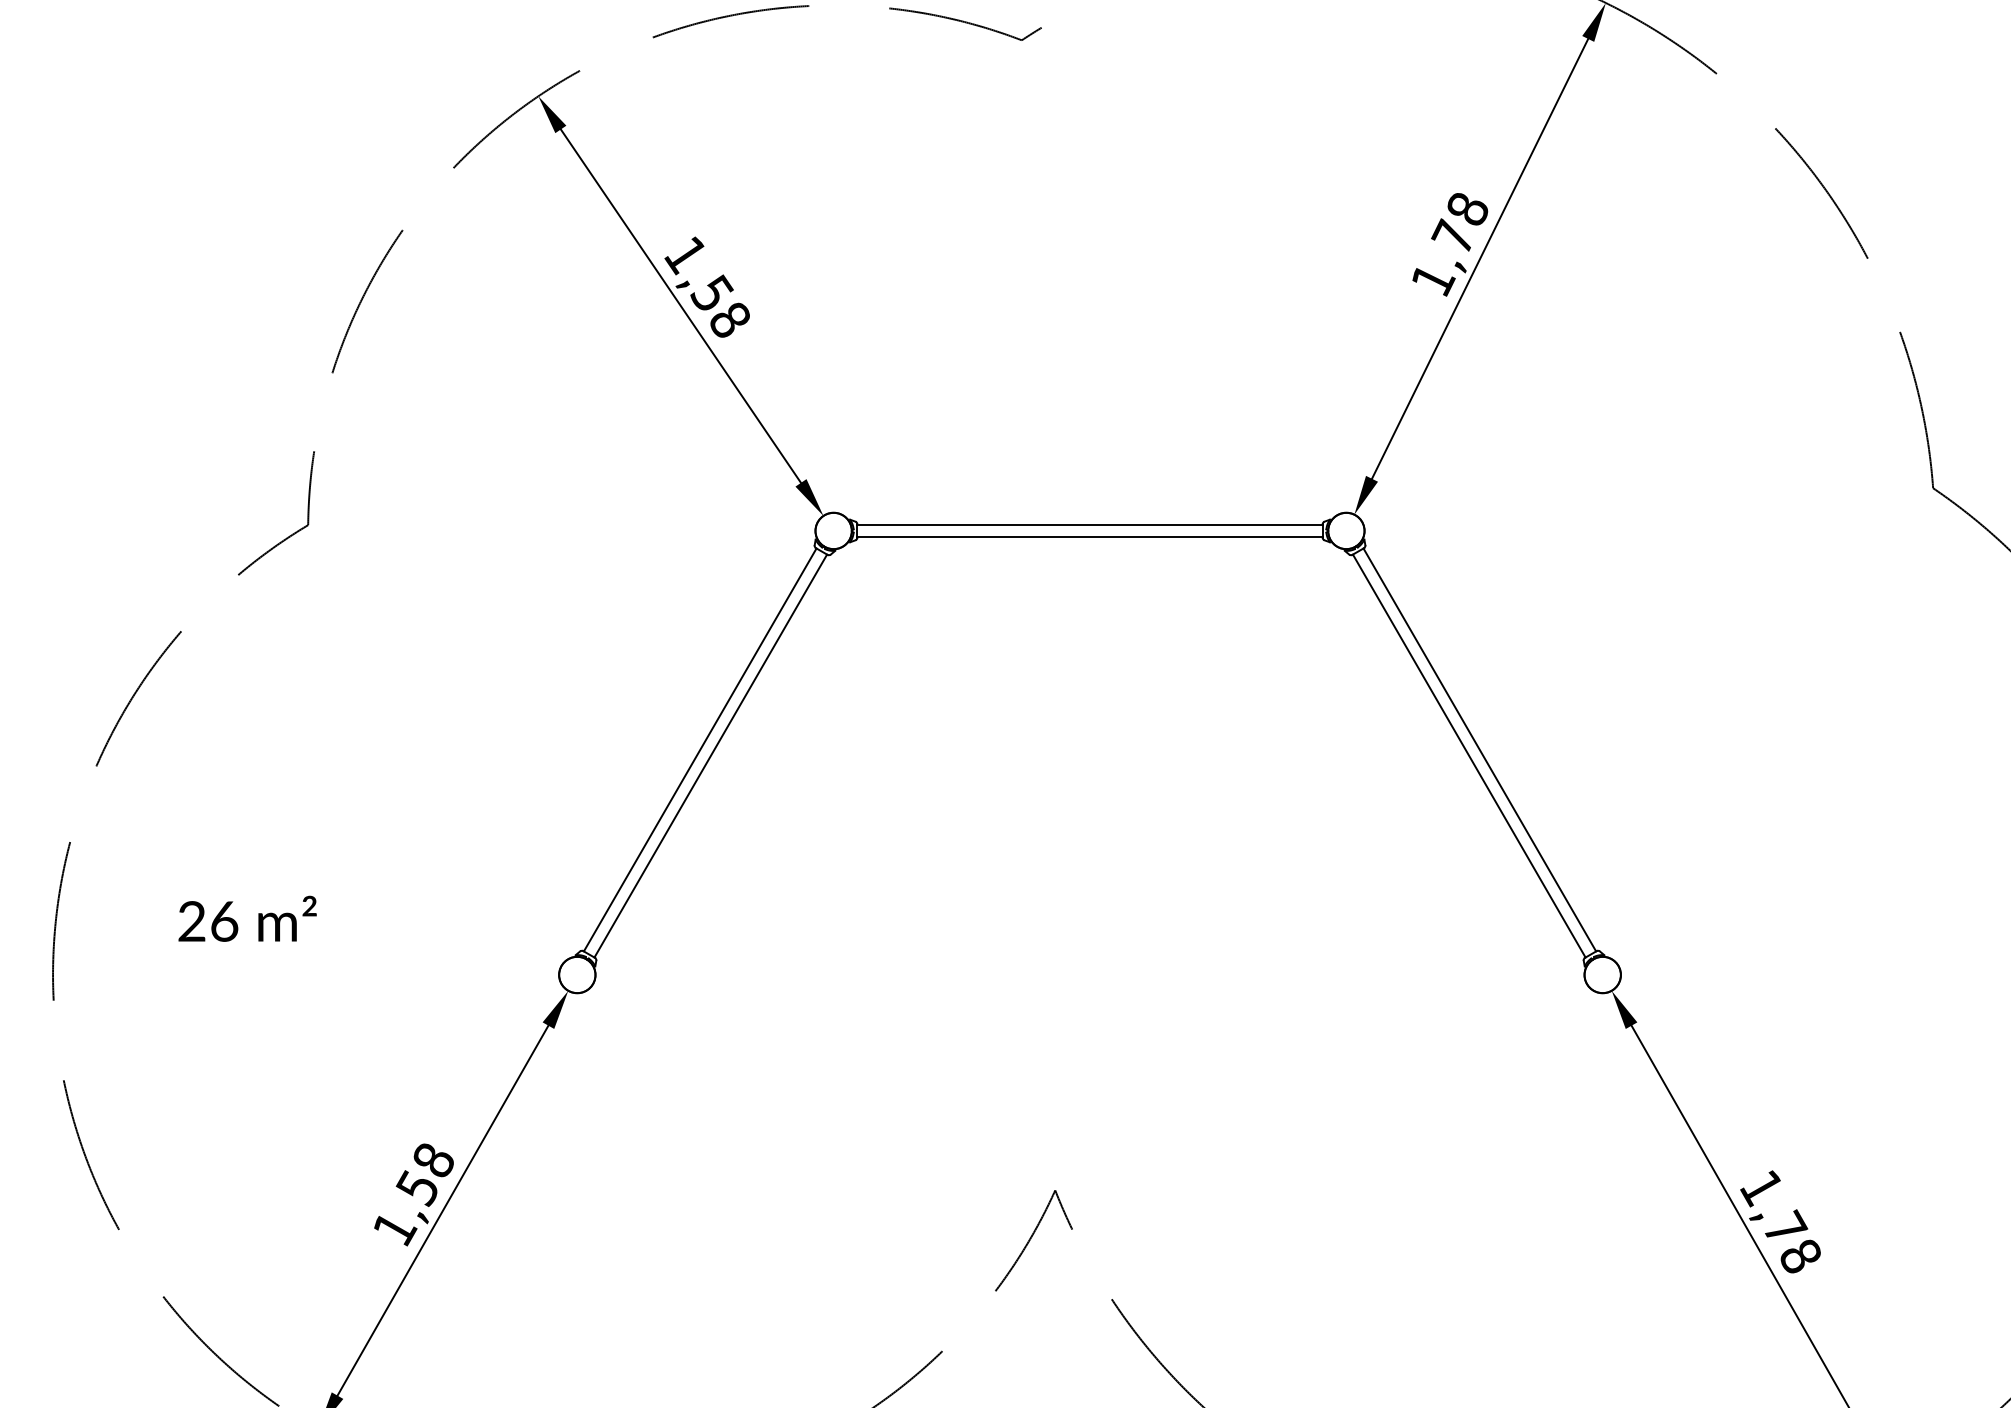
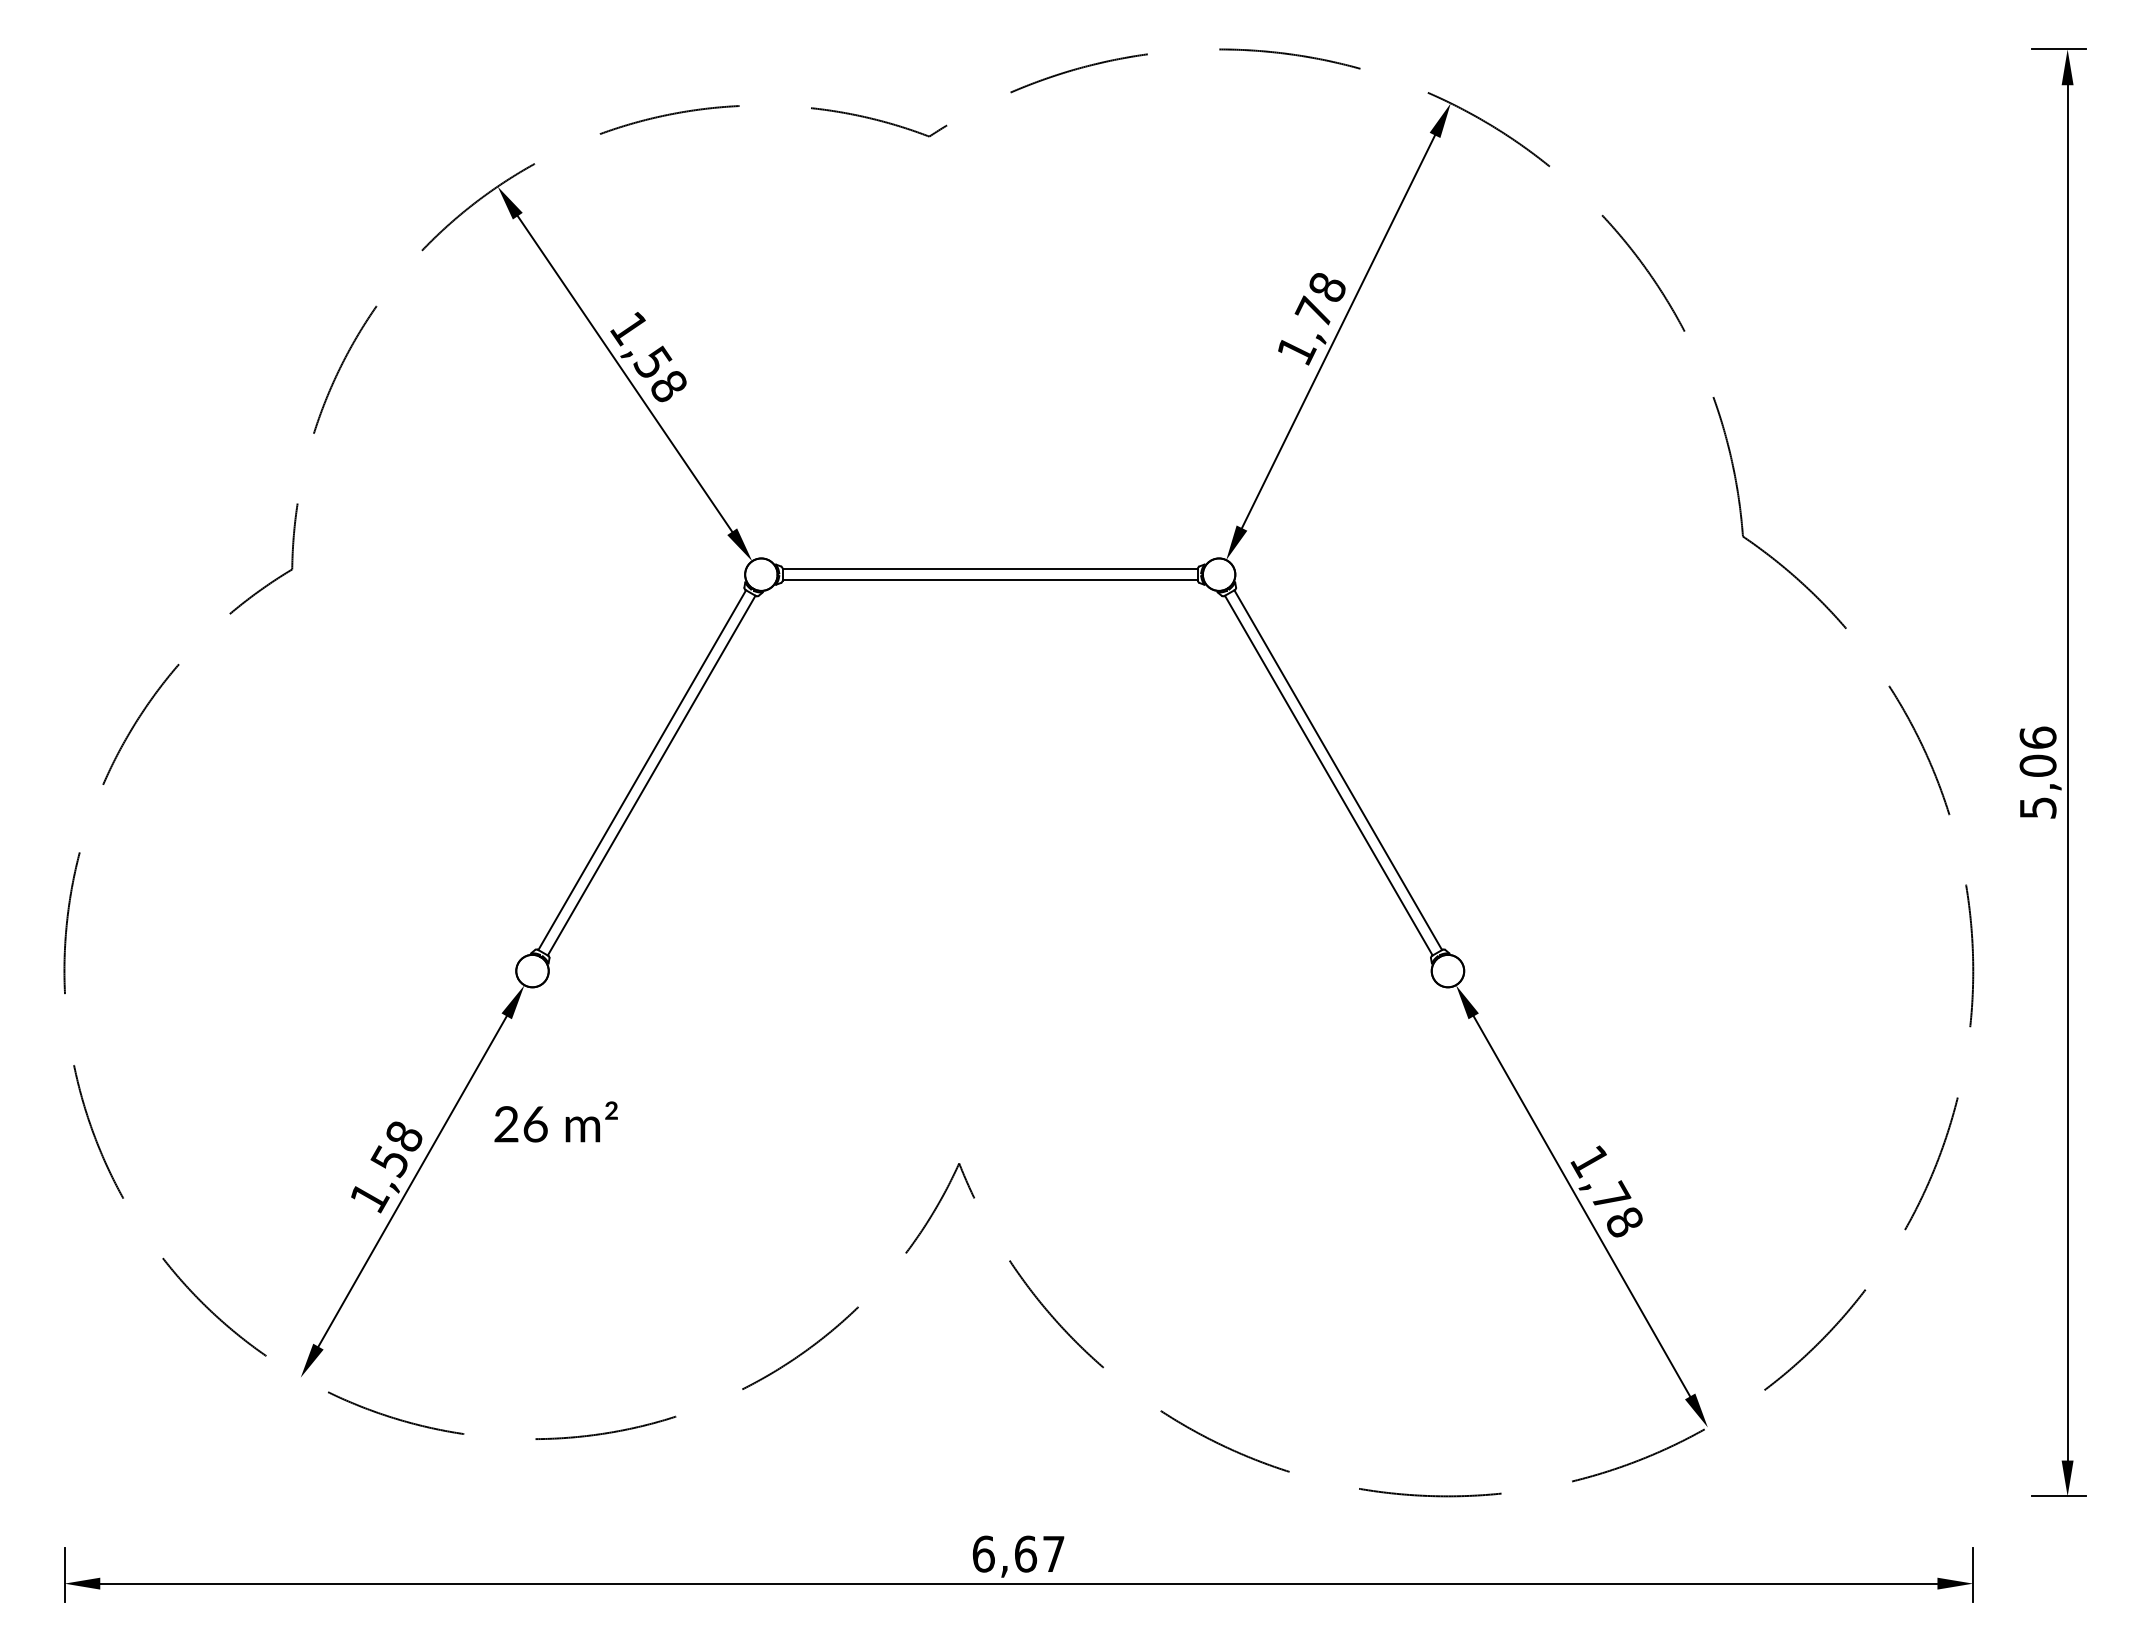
text: (246, 918) -> (555, 1121), moved

